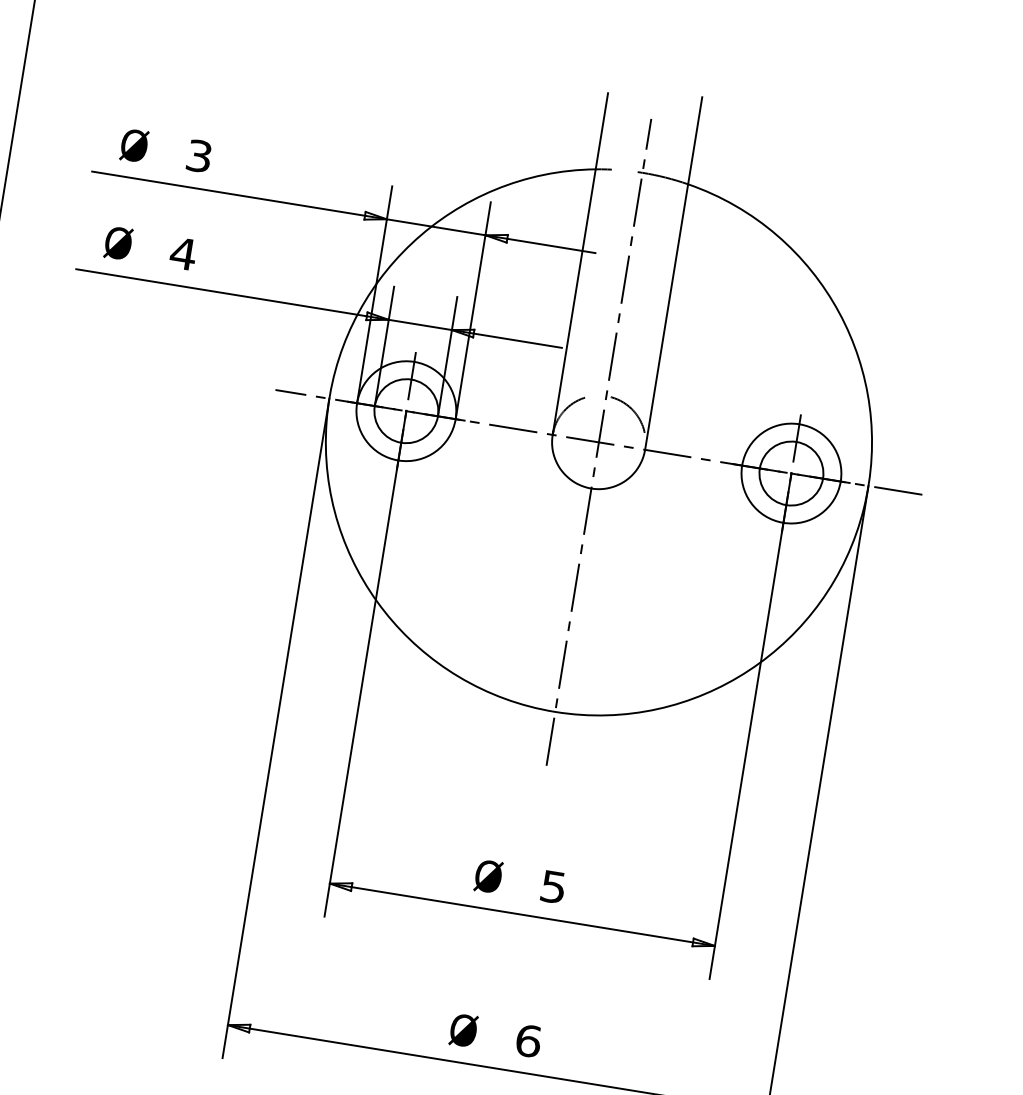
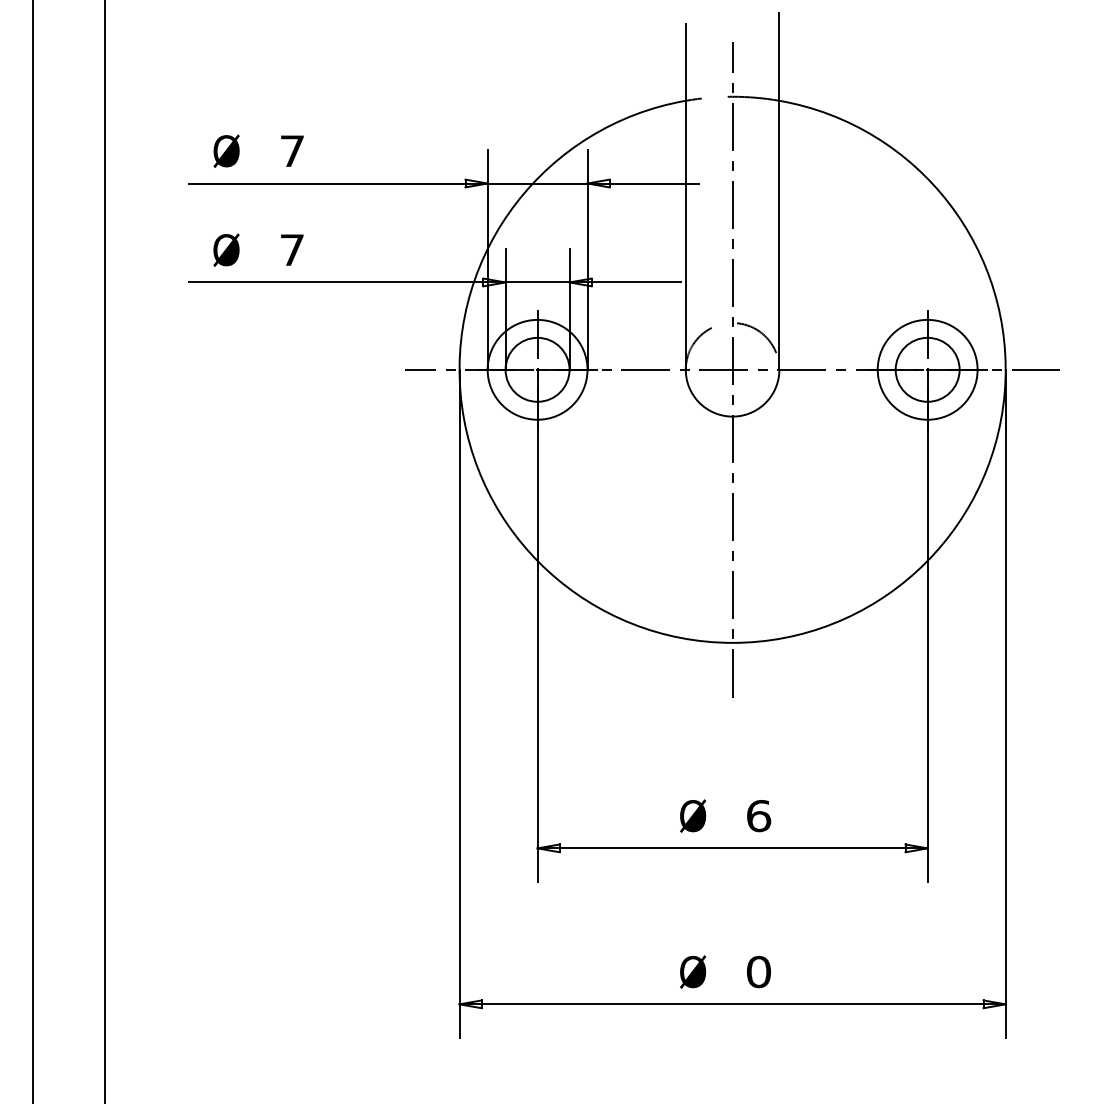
text: (198, 156) -> (291, 151), 3 -> 7
text: (182, 253) -> (291, 249), 4 -> 7
text: (554, 887) -> (759, 816), 5 -> 6
text: (529, 1040) -> (759, 971), 6 -> 0

